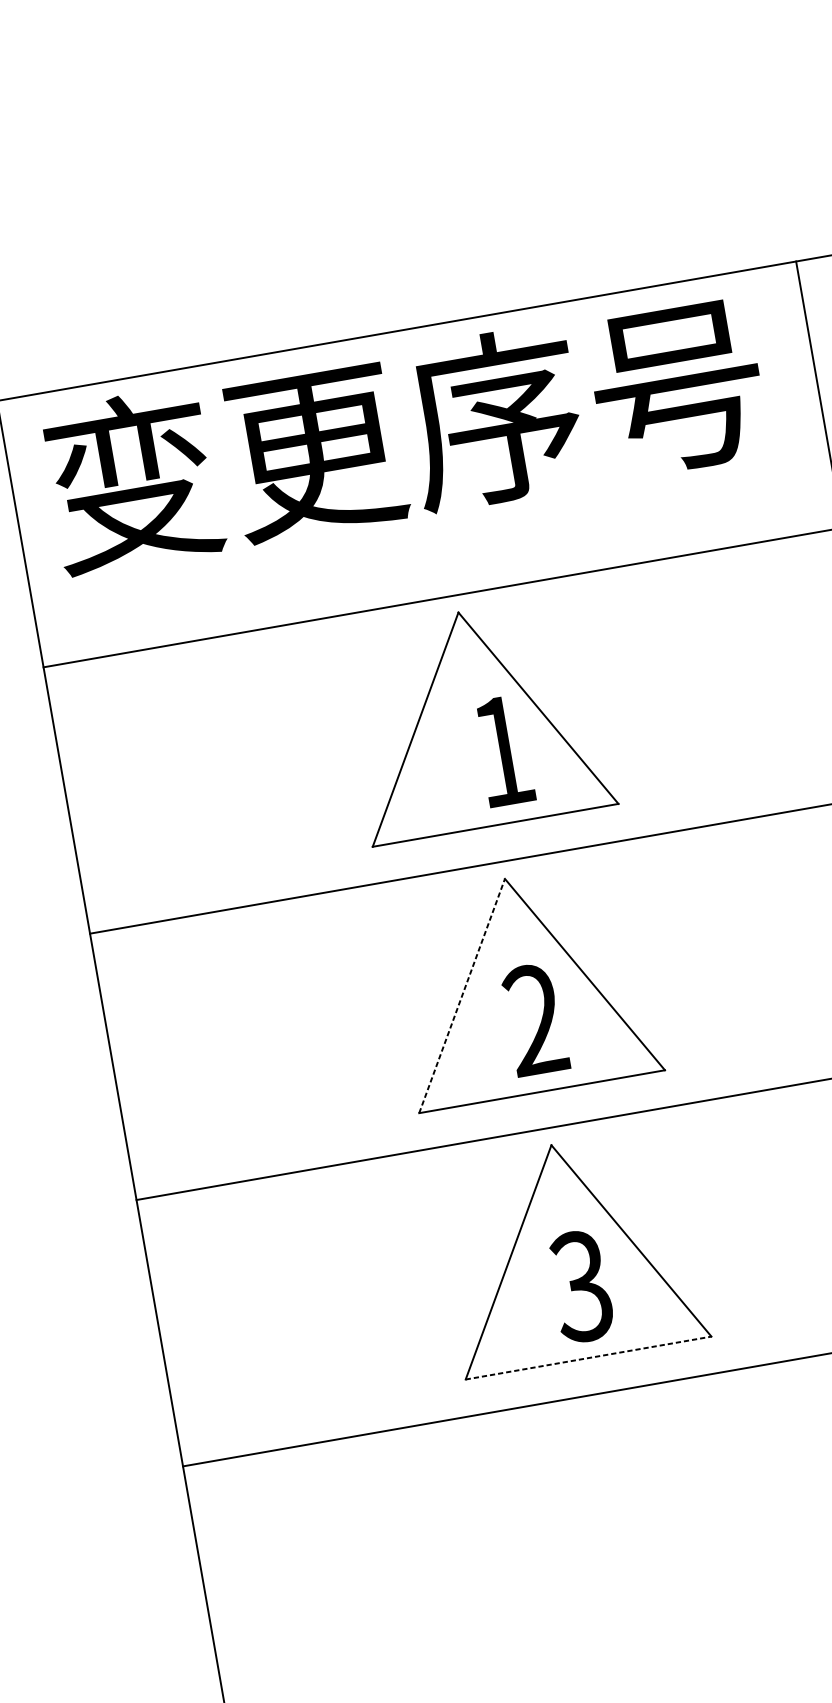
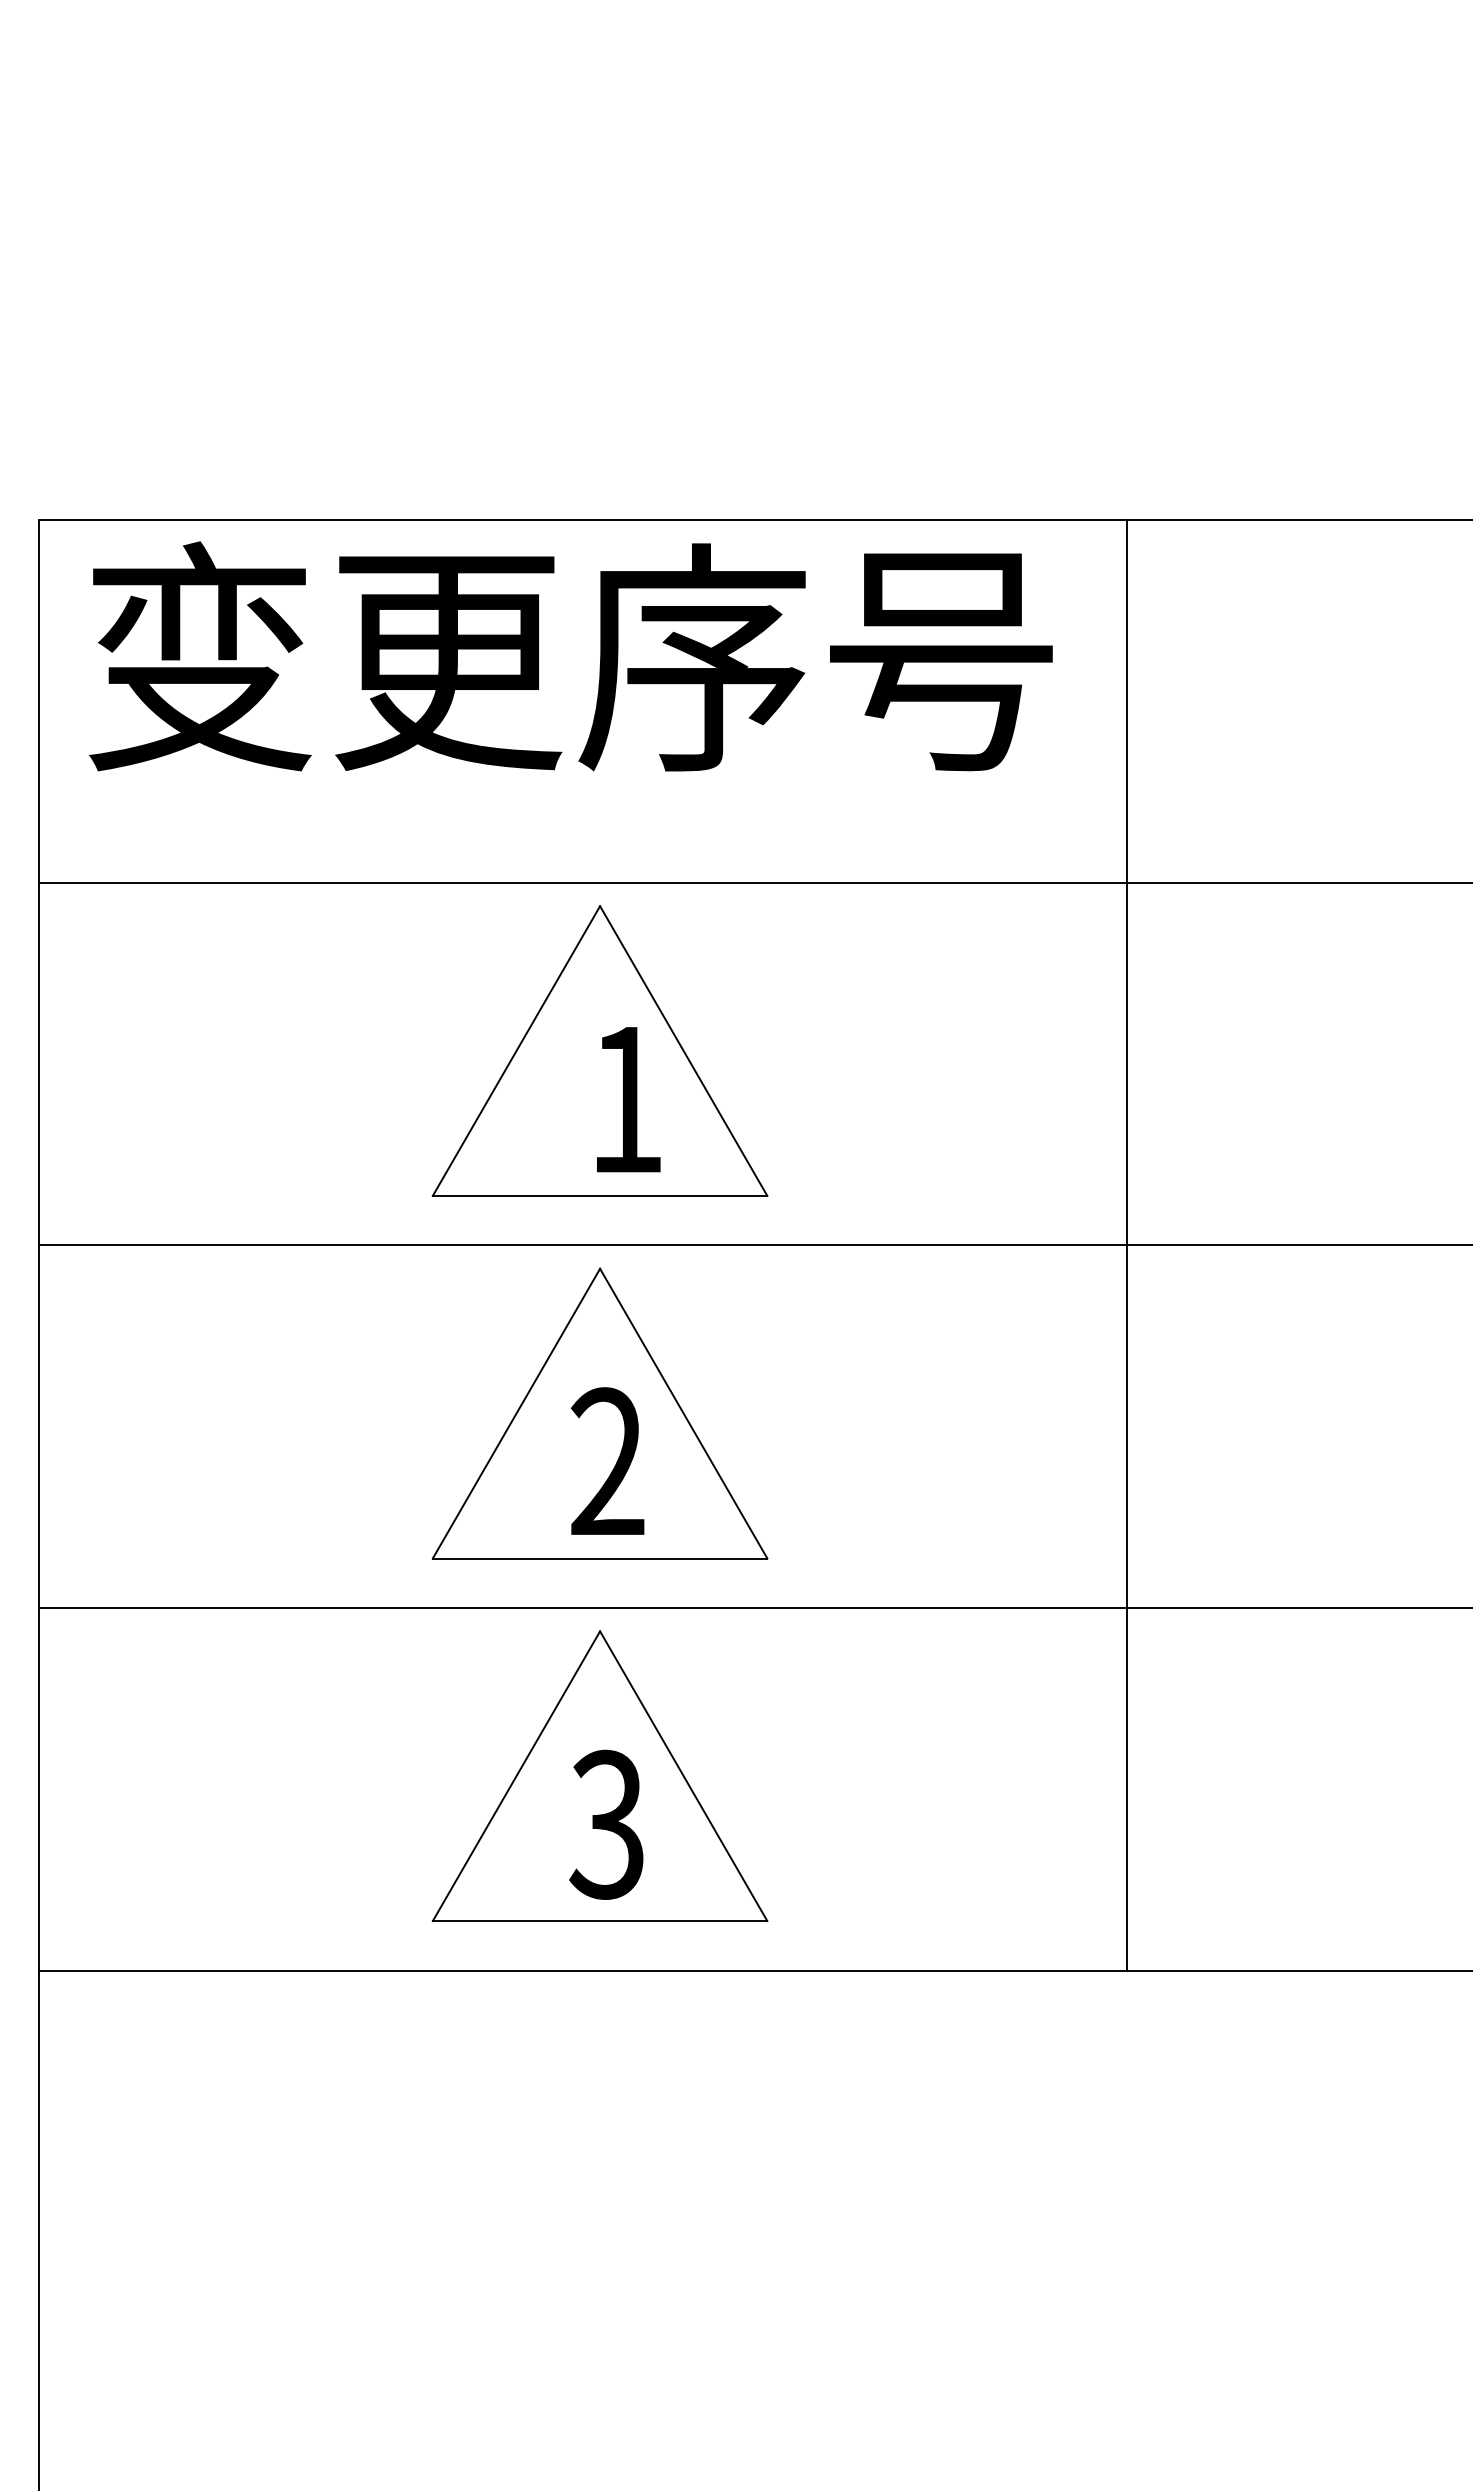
line: (462, 995) -> (516, 1413), dashed -> solid
line: (588, 1358) -> (600, 1921), dashed -> solid

